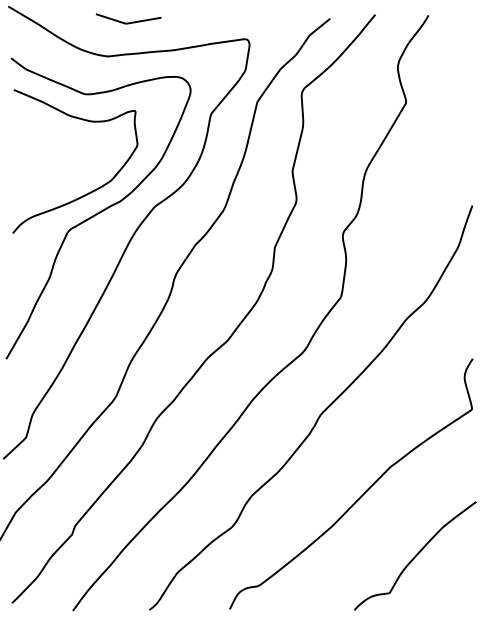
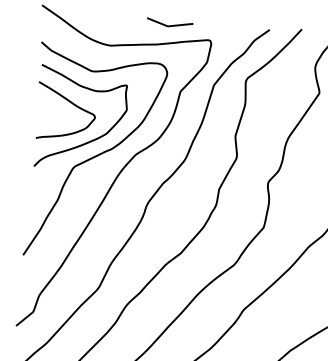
curve: (128, 22) -> (169, 25), moved
curve: (60, 142) -> (72, 104), added

